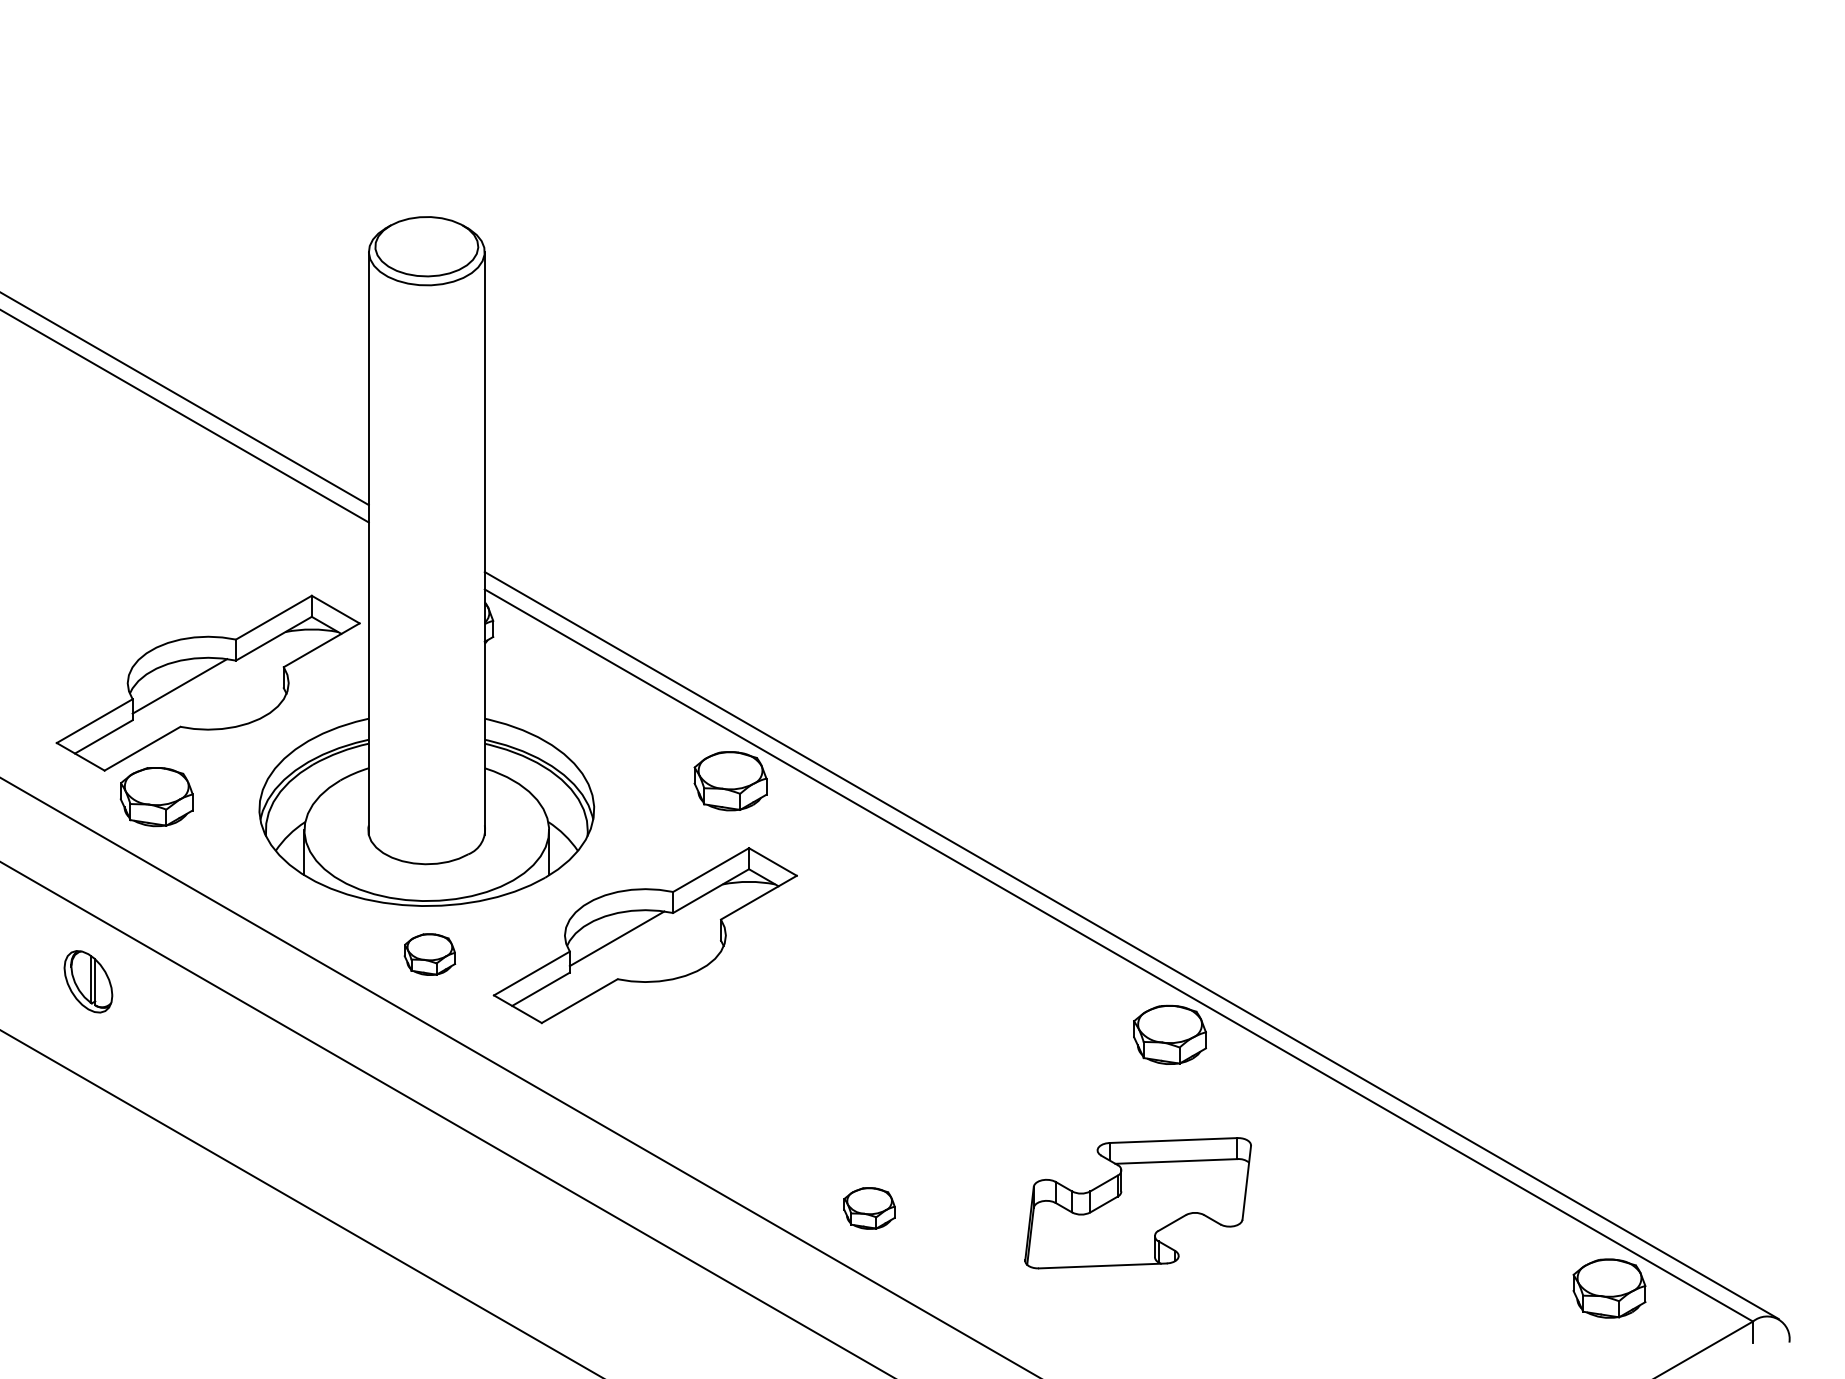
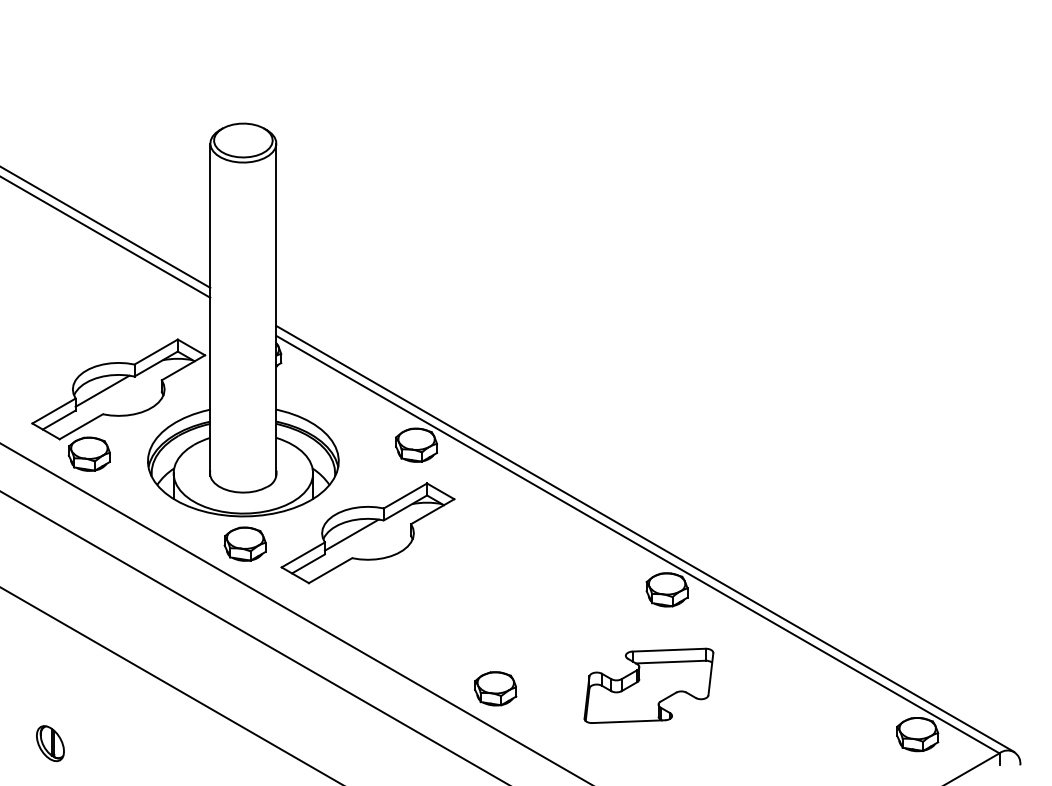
part: (428, 953) -> (244, 543), size x1.43
part: (88, 981) -> (50, 743), moved
part: (869, 1207) -> (495, 688), size x1.43

